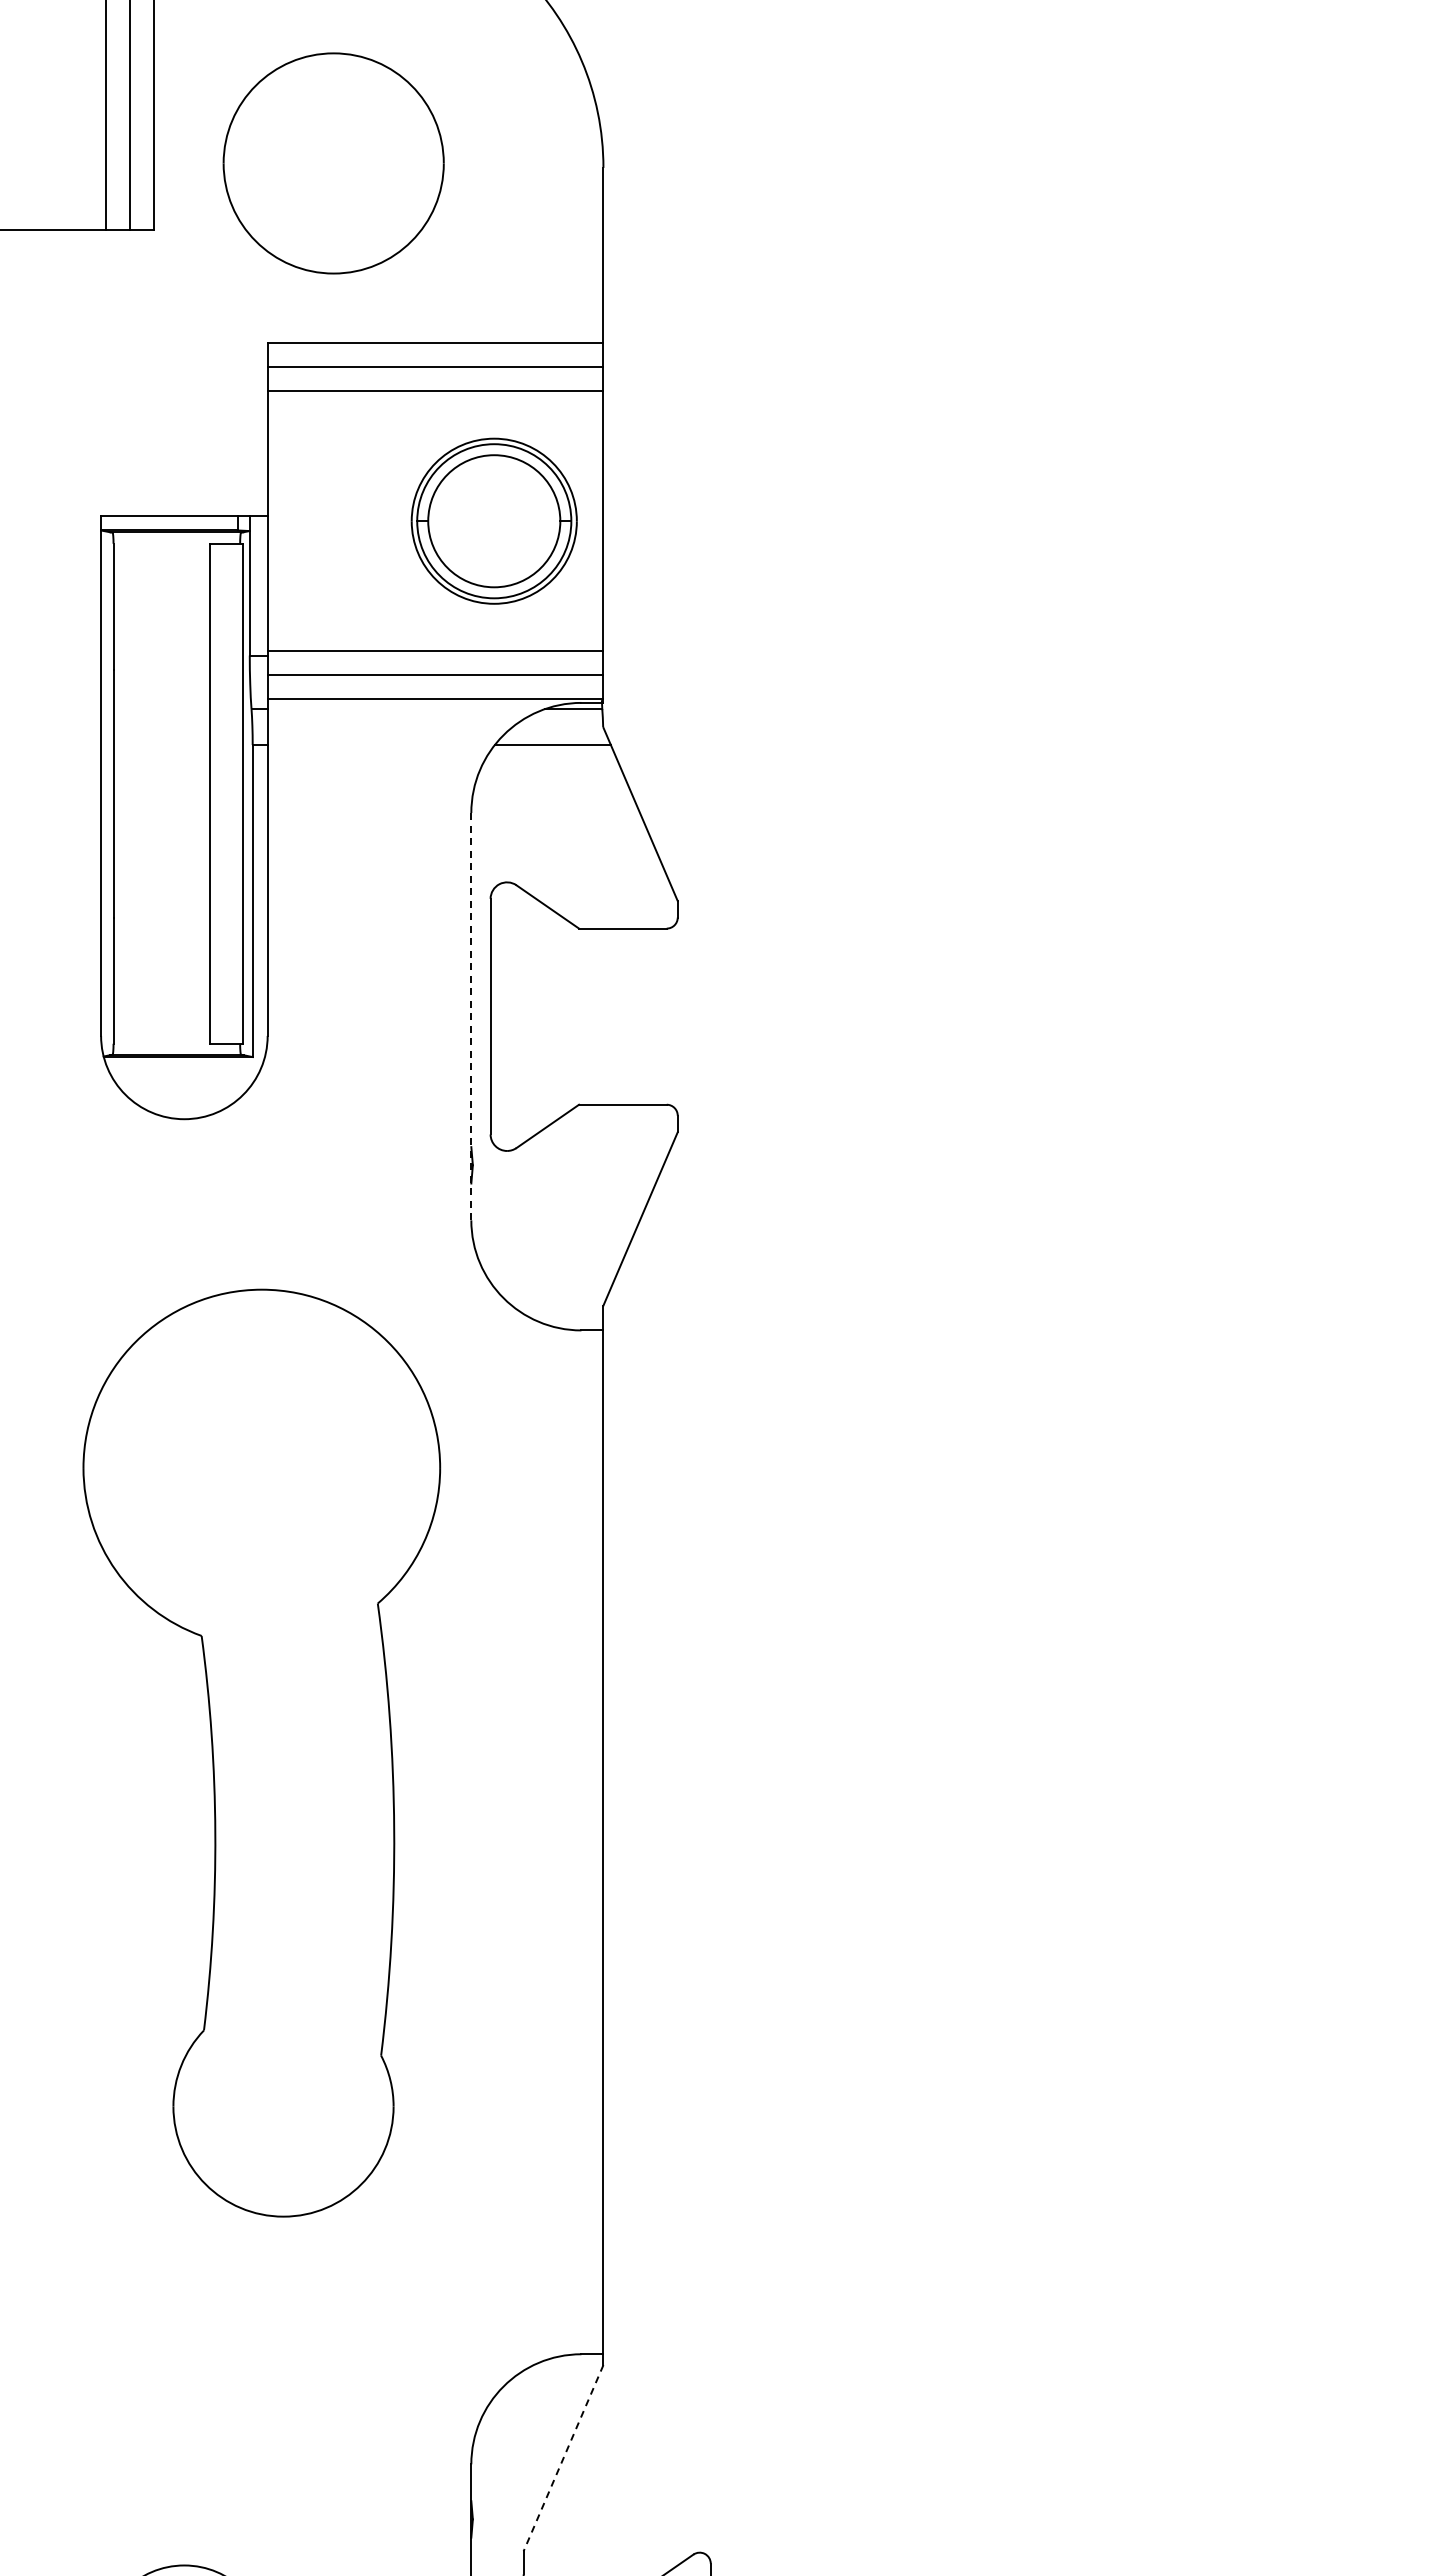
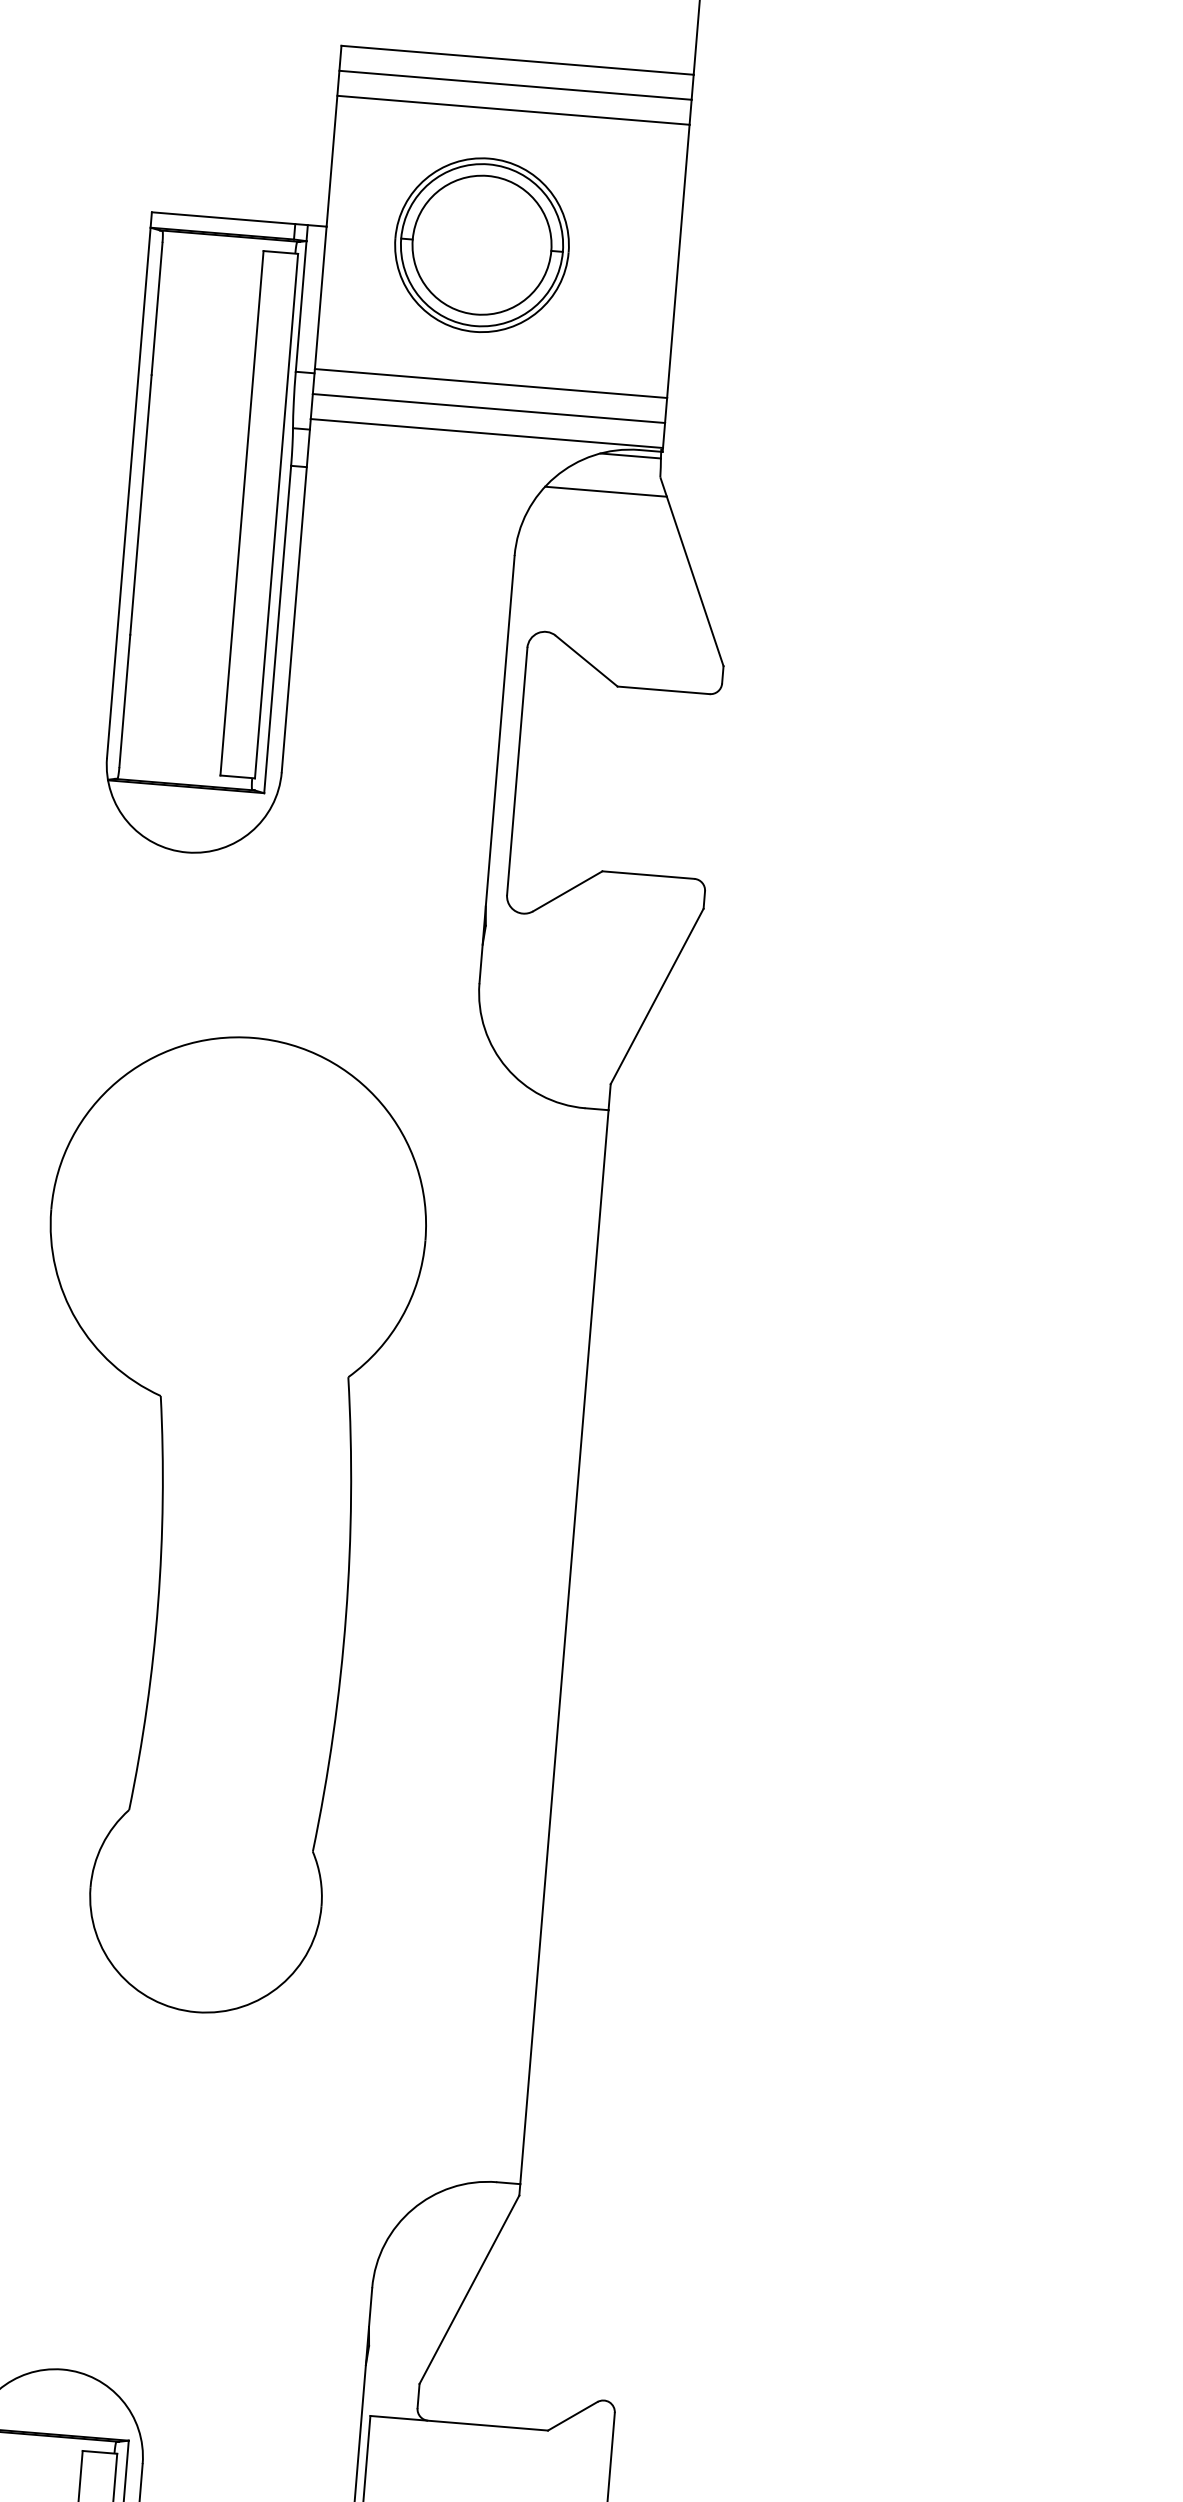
part: (493, 520) -> (481, 244), moved
line: (471, 1016) -> (497, 769), dashed -> solid
line: (563, 2458) -> (469, 2290), dashed -> solid

